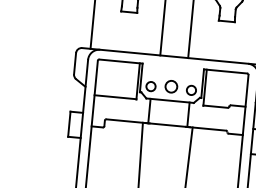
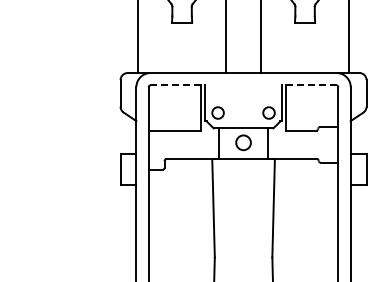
line: (121, 61) -> (178, 85), solid -> dashed
line: (224, 71) -> (308, 85), solid -> dashed
circle: (171, 86) -> (243, 142), moved

